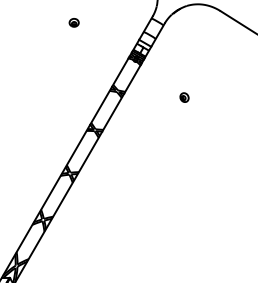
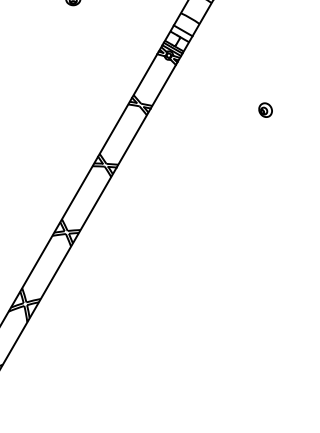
part: (184, 97) -> (265, 109), moved

